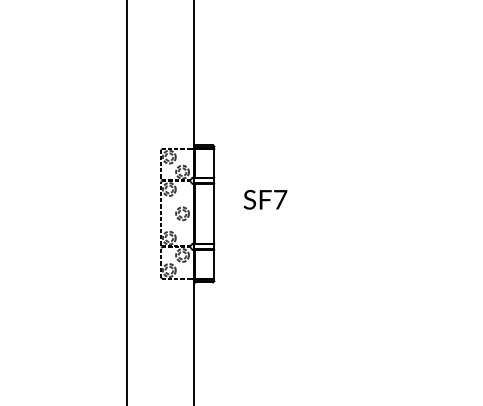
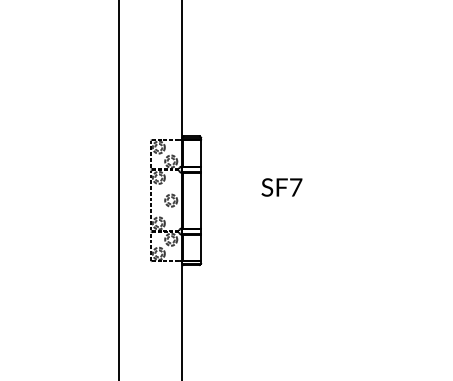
text: (264, 199) -> (281, 187), moved

